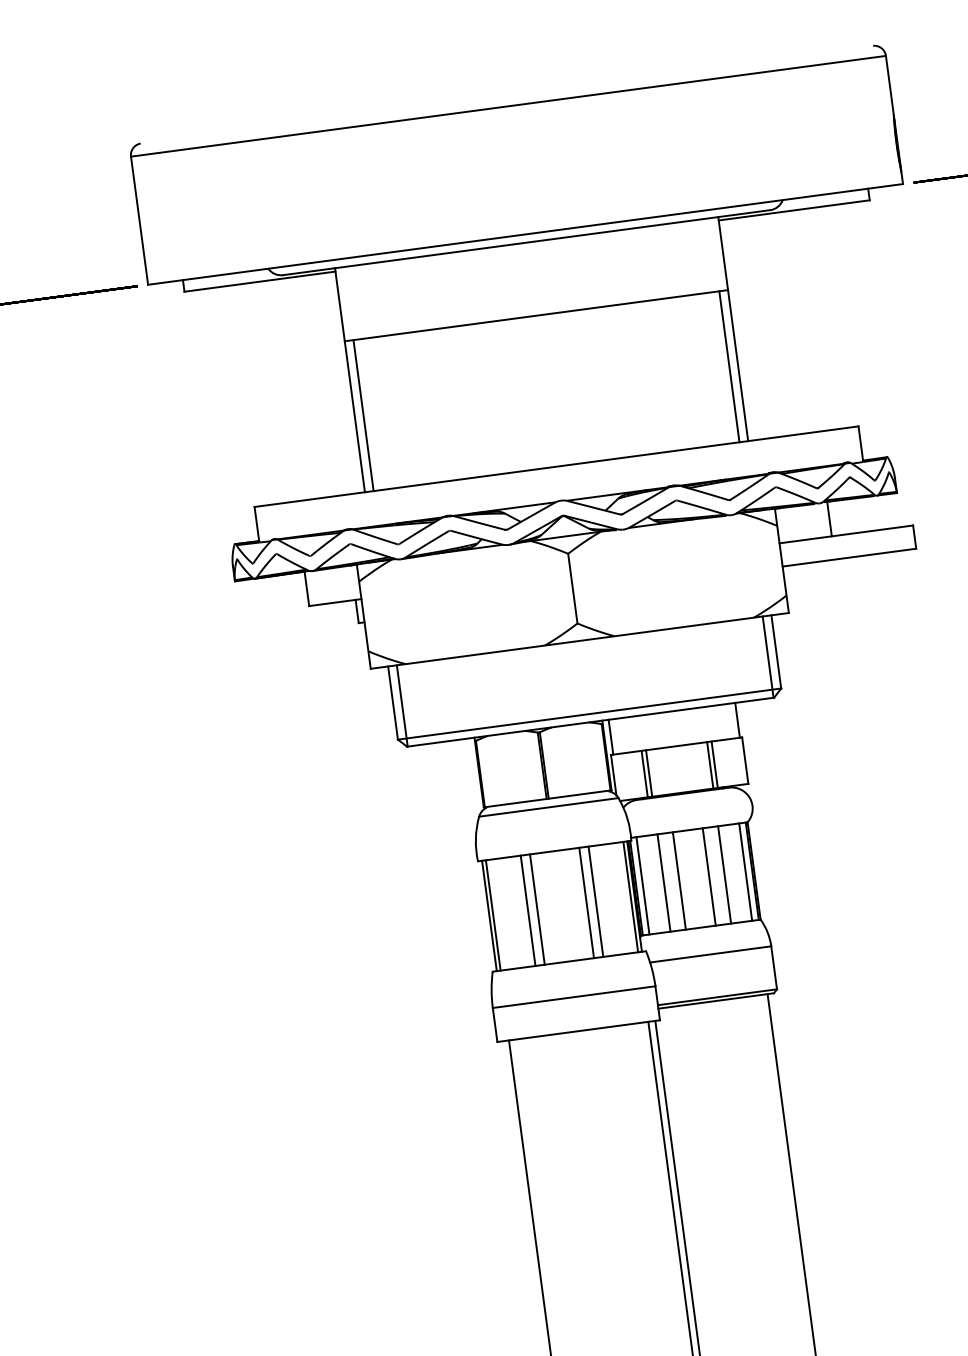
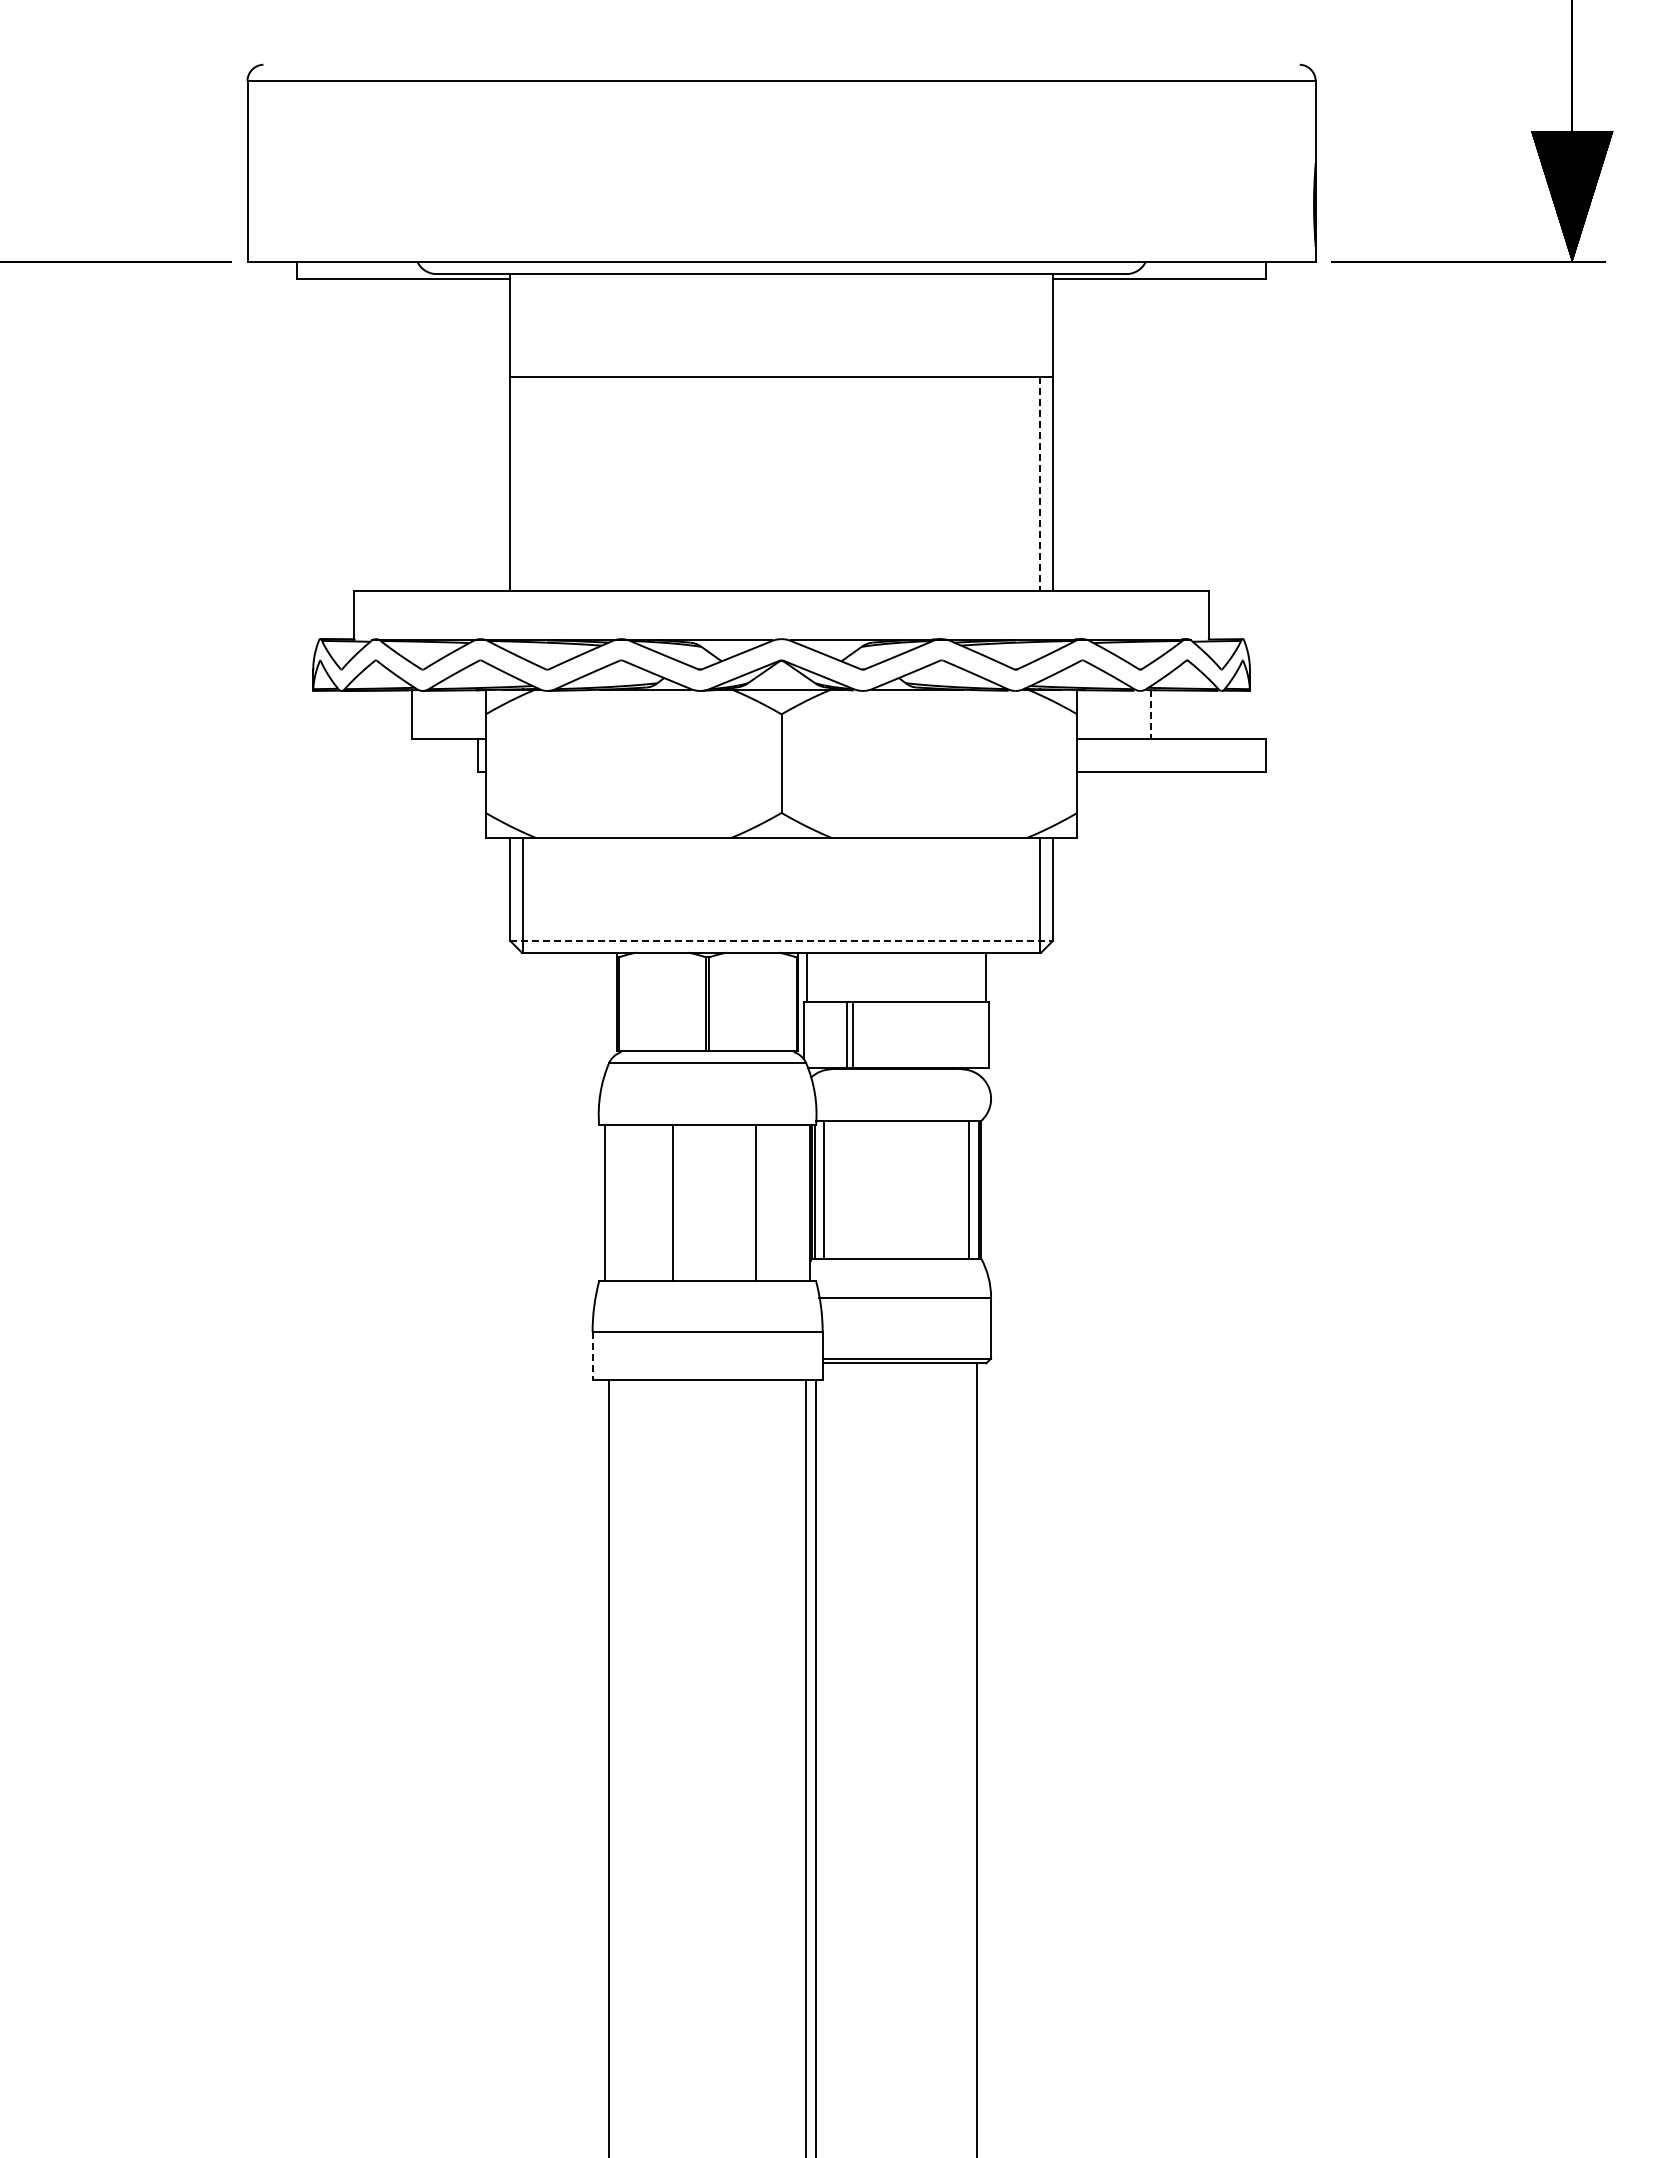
line: (729, 366) -> (1040, 484), solid -> dashed
line: (363, 415) -> (522, 484), removed
line: (829, 519) -> (1151, 715), solid -> dashed
line: (590, 714) -> (782, 941), solid -> dashed
line: (714, 764) -> (946, 1034), removed
line: (709, 765) -> (939, 1034), removed
line: (724, 874) -> (939, 1189), removed
line: (709, 876) -> (917, 1189), removed
line: (679, 880) -> (875, 1189), removed
line: (663, 882) -> (853, 1189), removed
line: (630, 897) -> (804, 1203), removed
line: (586, 903) -> (742, 1203), removed
line: (528, 911) -> (659, 1203), removed
line: (493, 915) -> (610, 1203), removed
line: (495, 1025) -> (592, 1356), solid -> dashed

